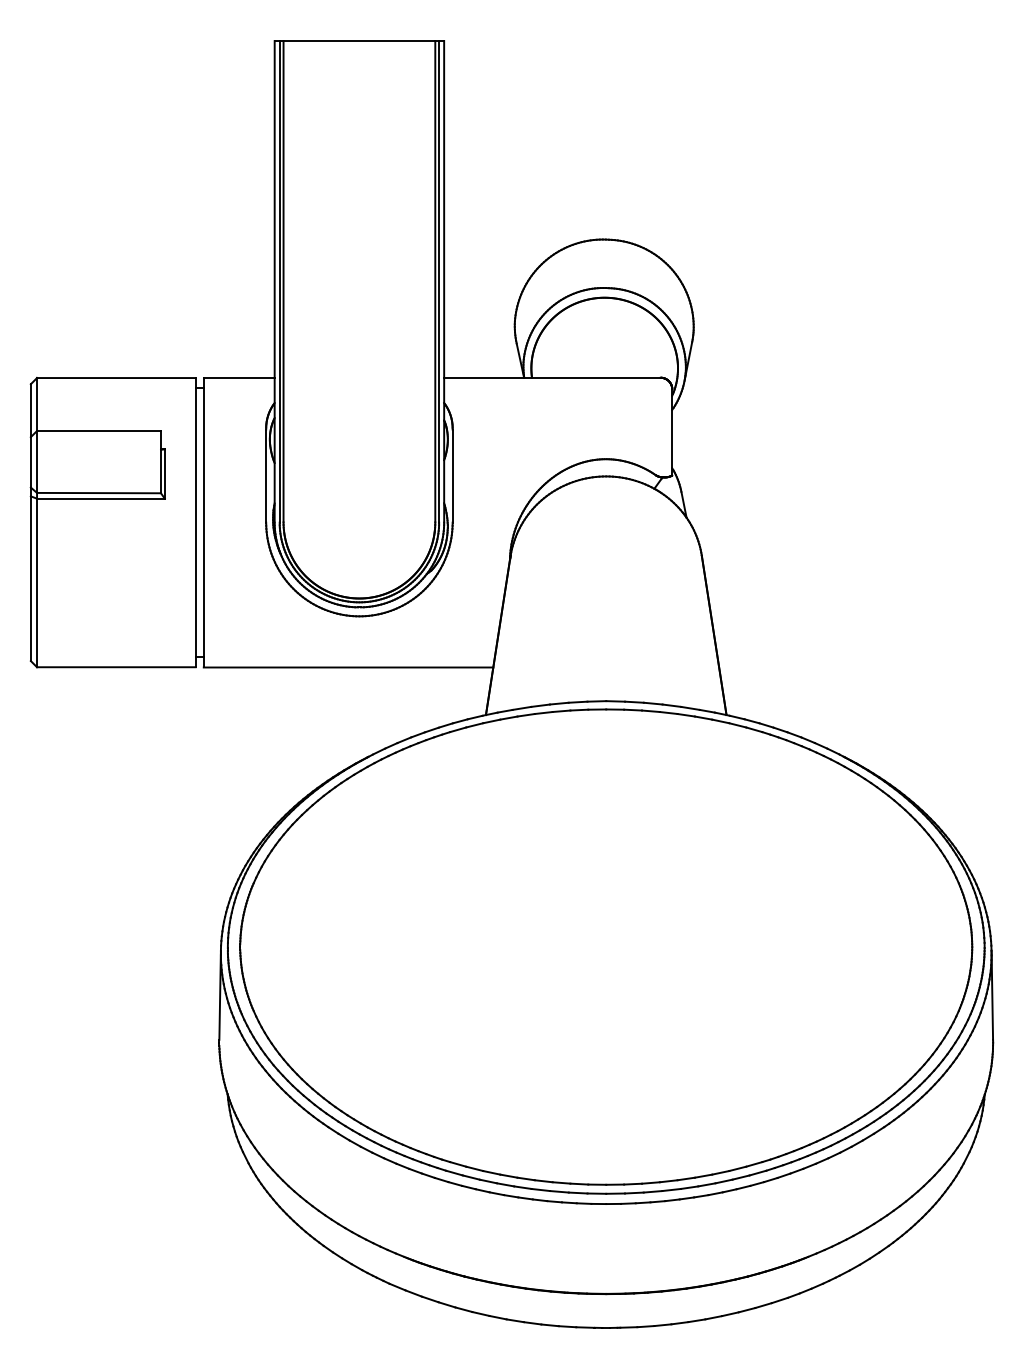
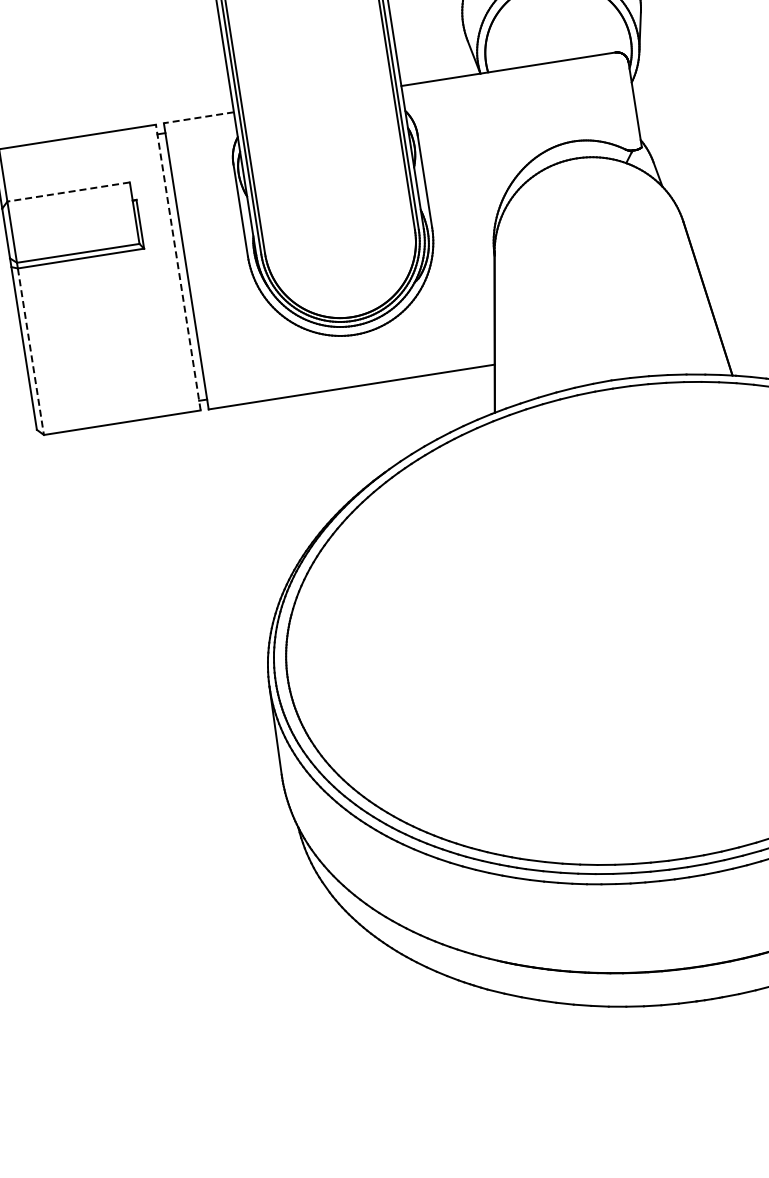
line: (238, 377) -> (198, 117), solid -> dashed
line: (99, 431) -> (69, 192), solid -> dashed
line: (195, 522) -> (178, 267), solid -> dashed
line: (37, 583) -> (31, 352), solid -> dashed

